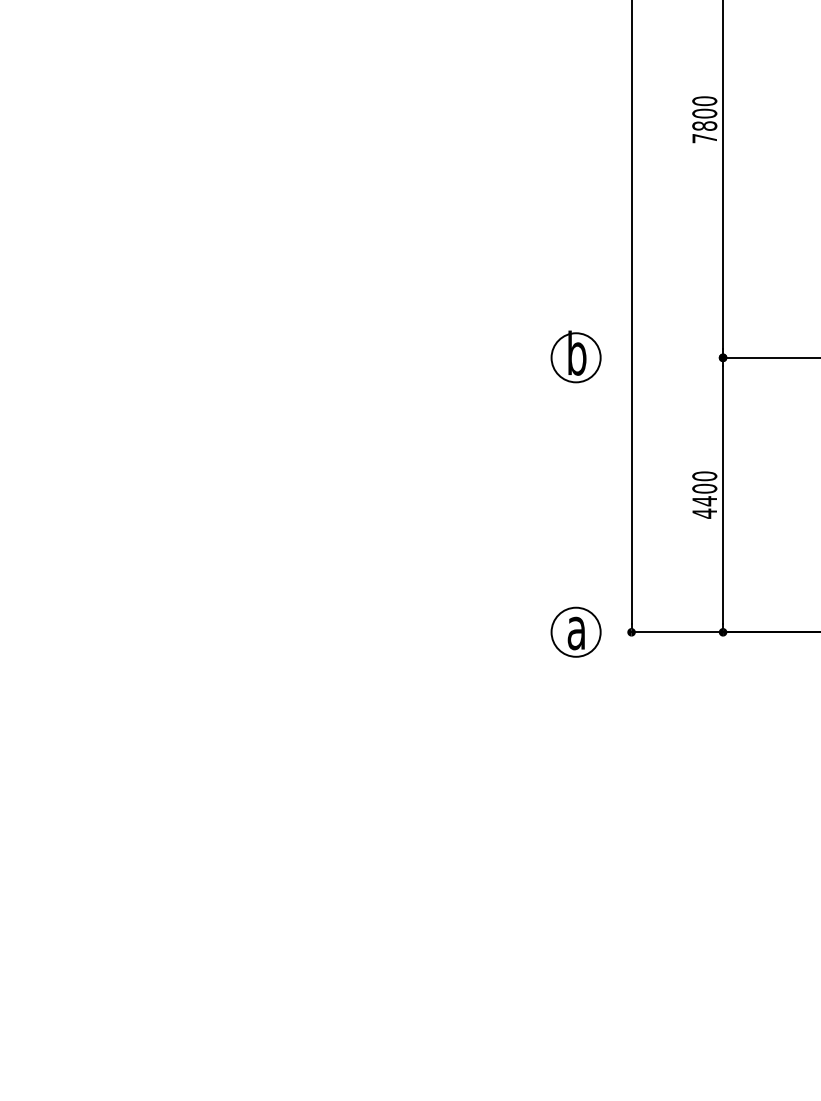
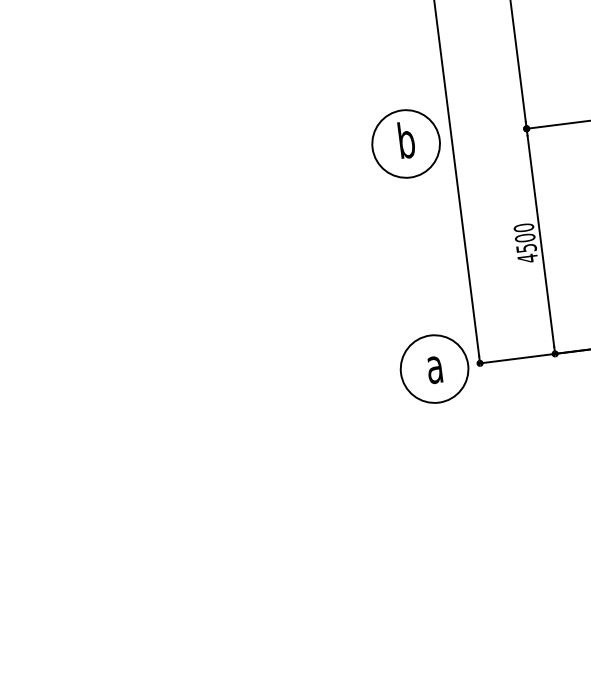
circle: (576, 357) -> (406, 143), size x1.67
text: (704, 501) -> (526, 248), 4400 -> 4500
circle: (576, 632) -> (434, 369), size x1.67

